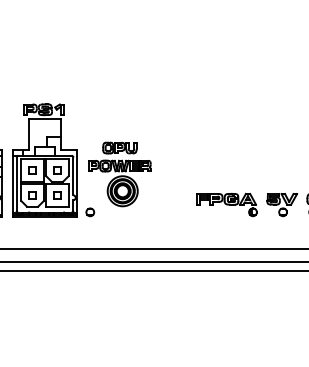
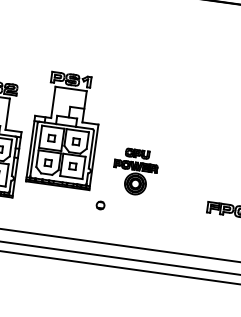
part: (44, 160) -> (64, 130), moved
part: (119, 174) -> (134, 172), size x0.7

